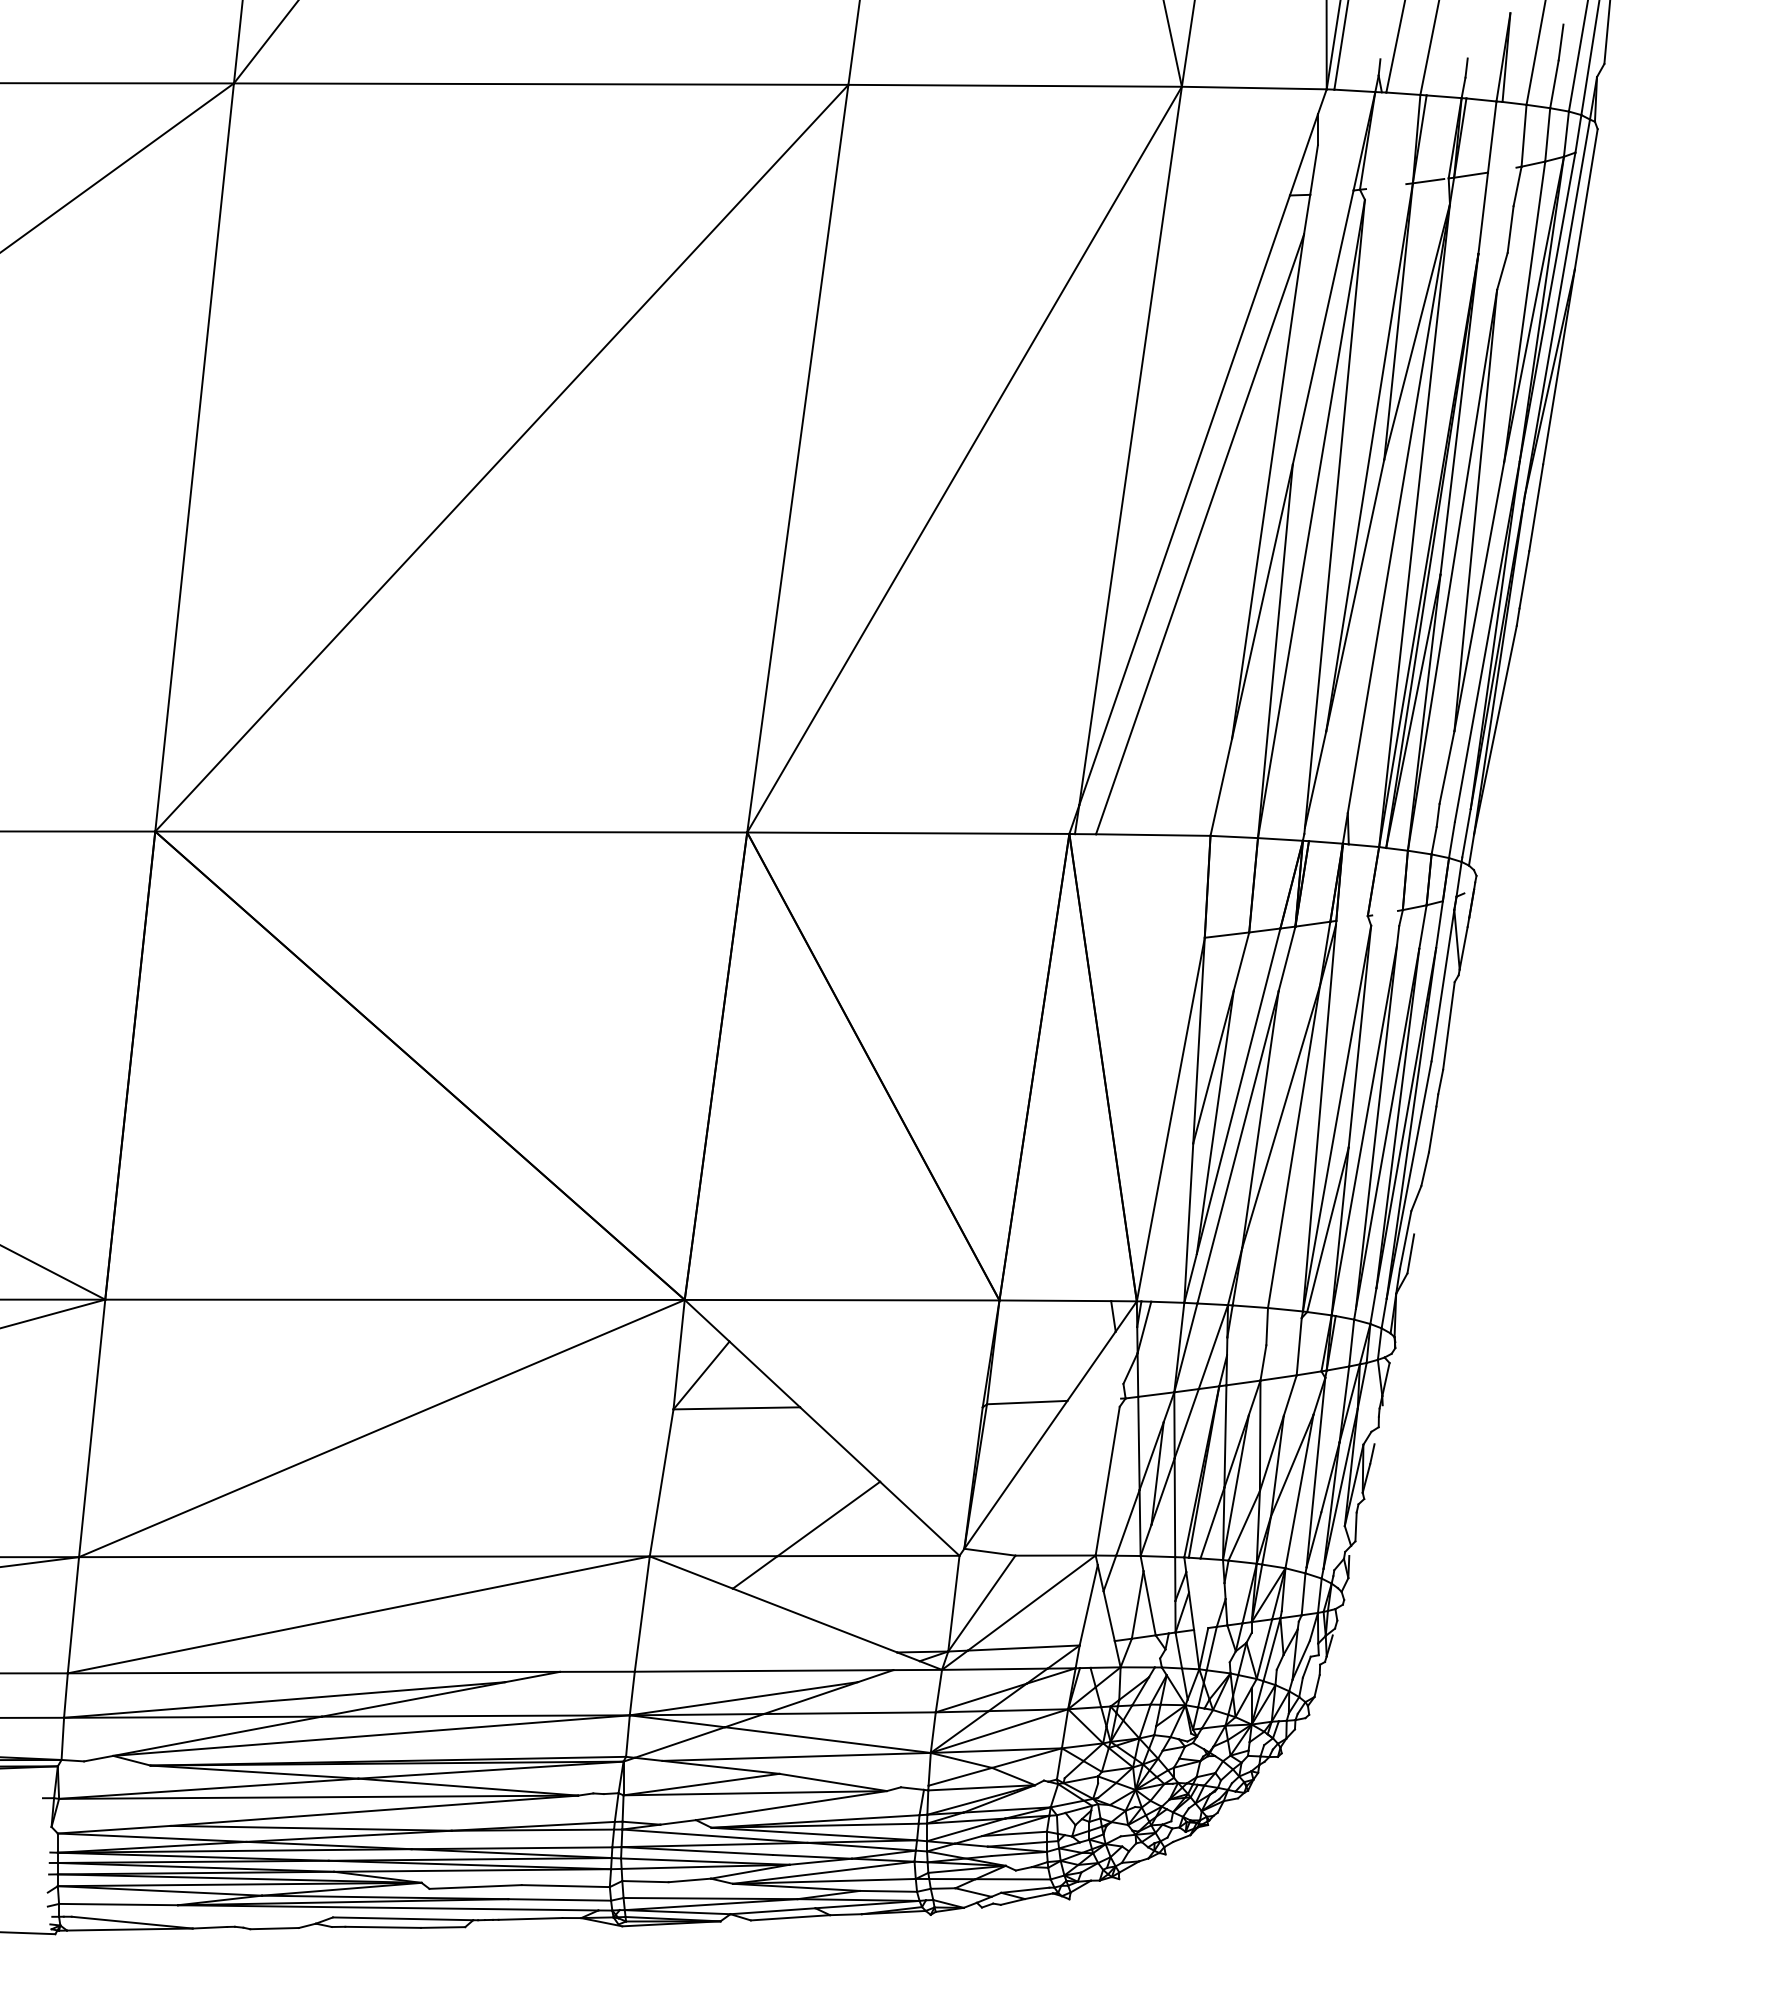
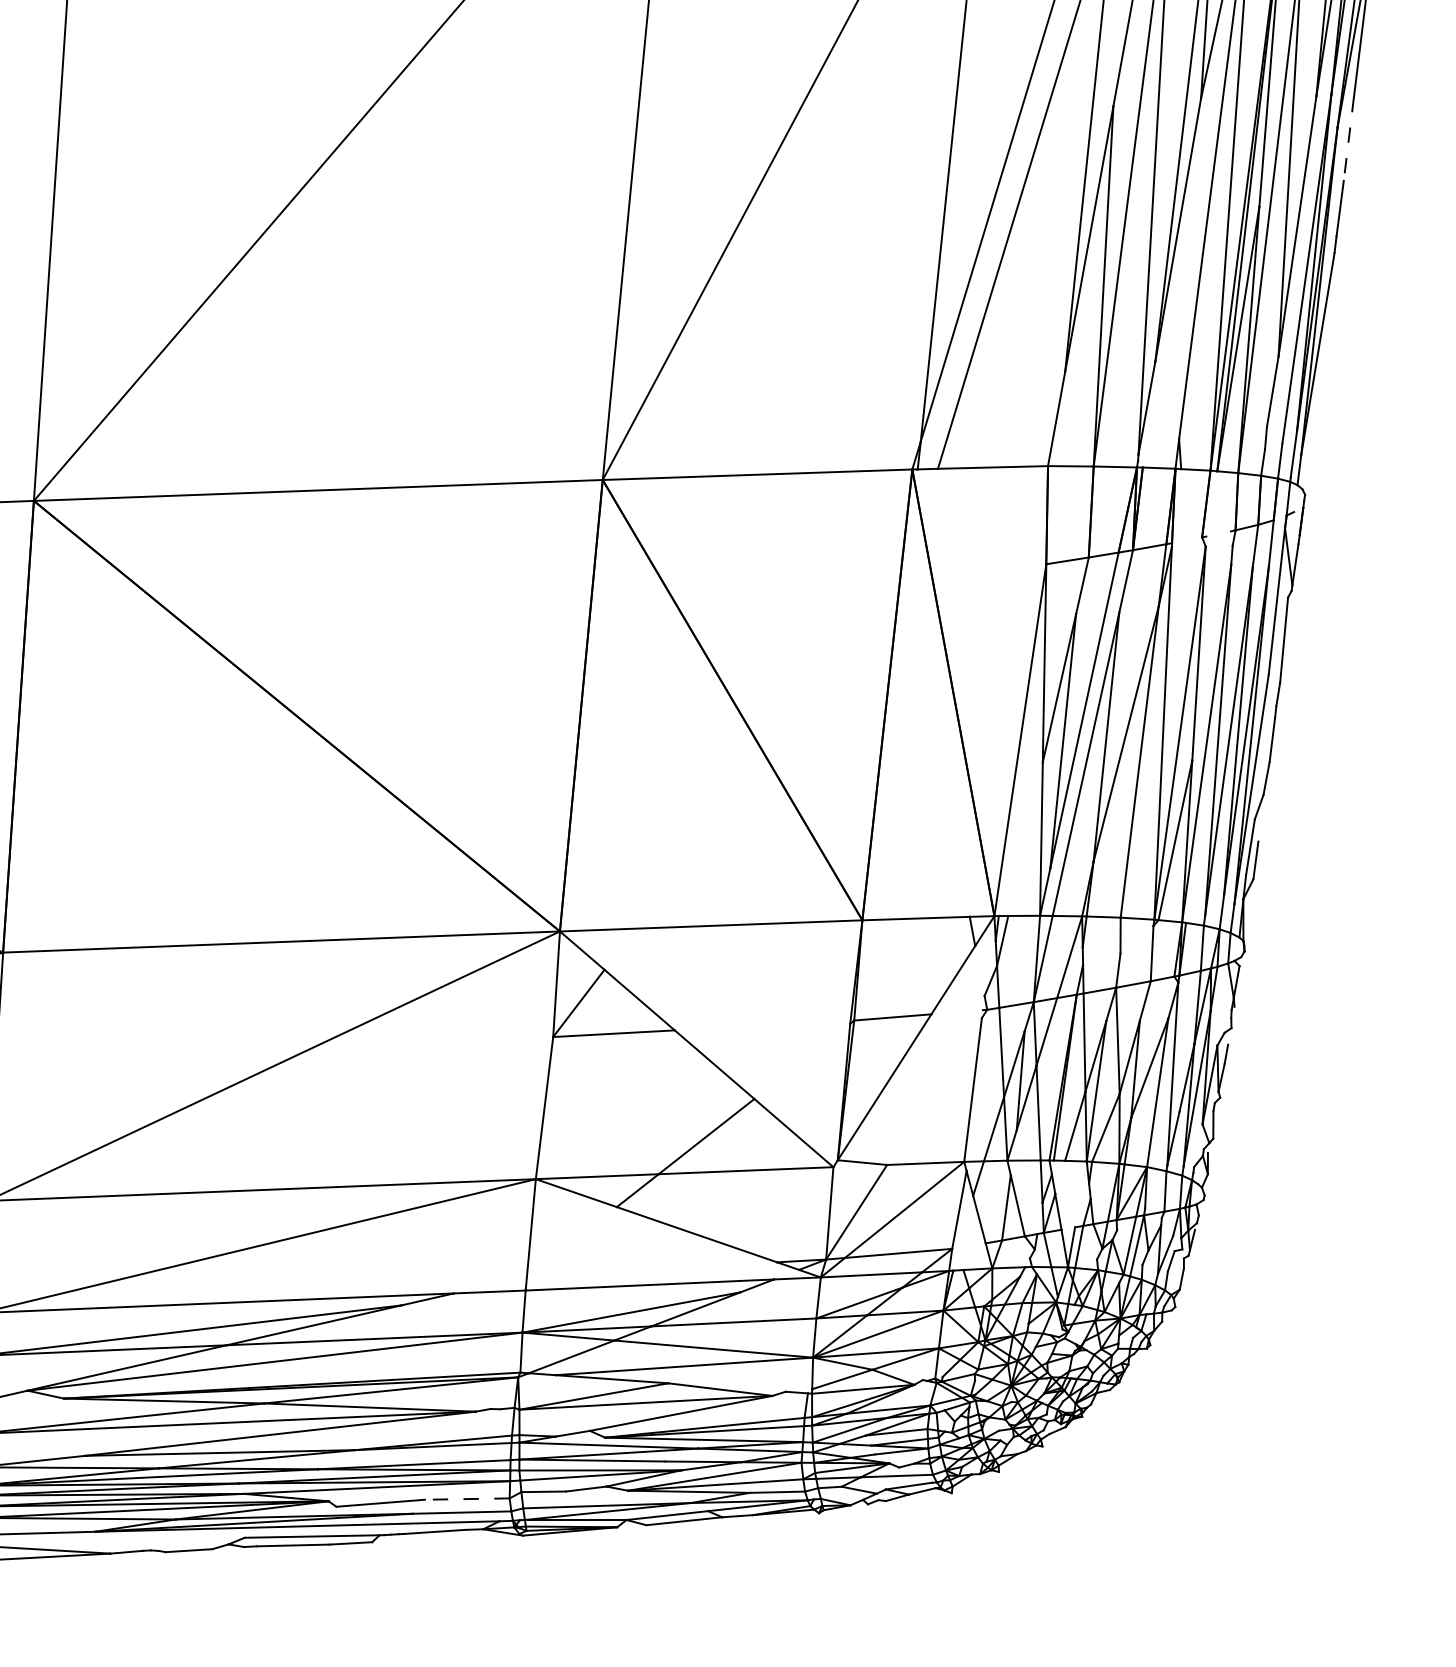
line: (1536, 507) -> (1349, 138), solid -> dashed
line: (565, 1886) -> (467, 1499), solid -> dashed

